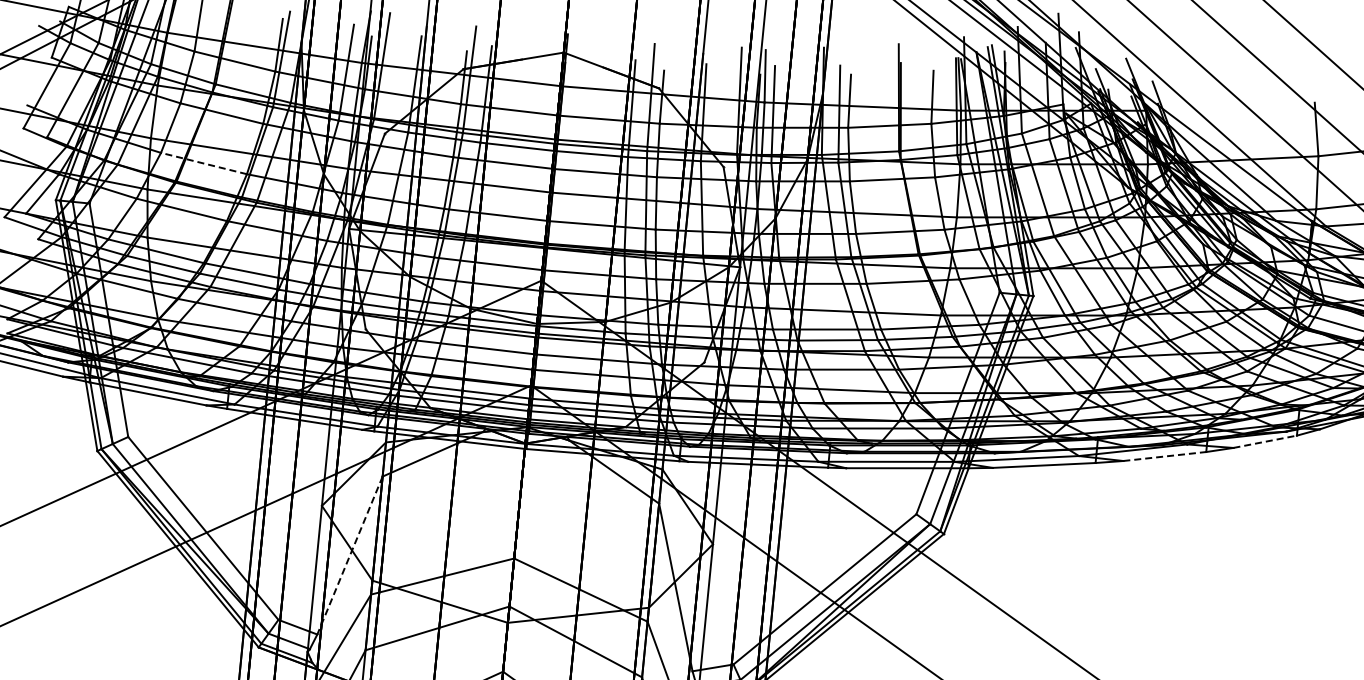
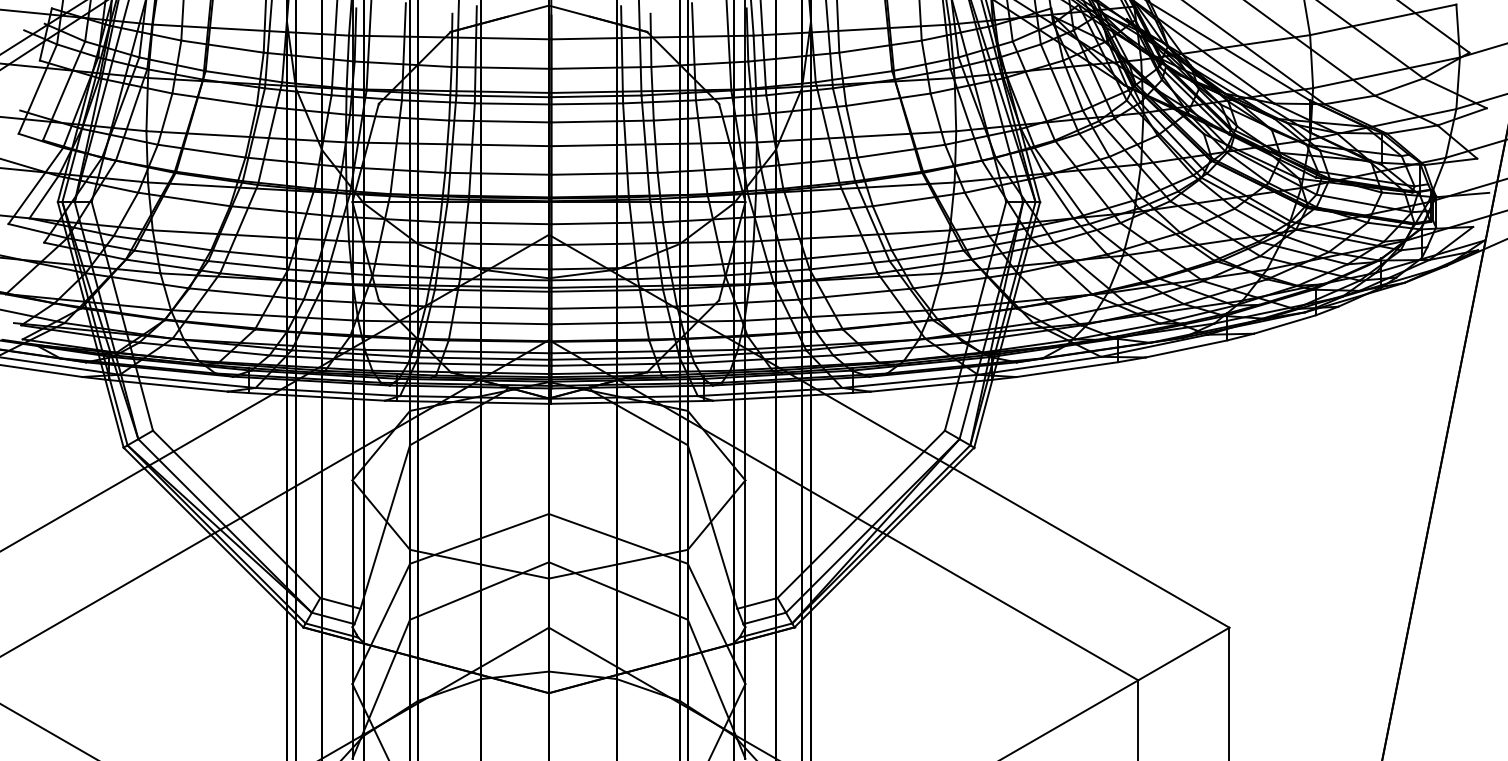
line: (203, 163) -> (201, 151), dashed -> solid
line: (1265, 441) -> (1285, 324), dashed -> solid
line: (1164, 456) -> (1186, 348), dashed -> solid
line: (350, 556) -> (385, 527), dashed -> solid

